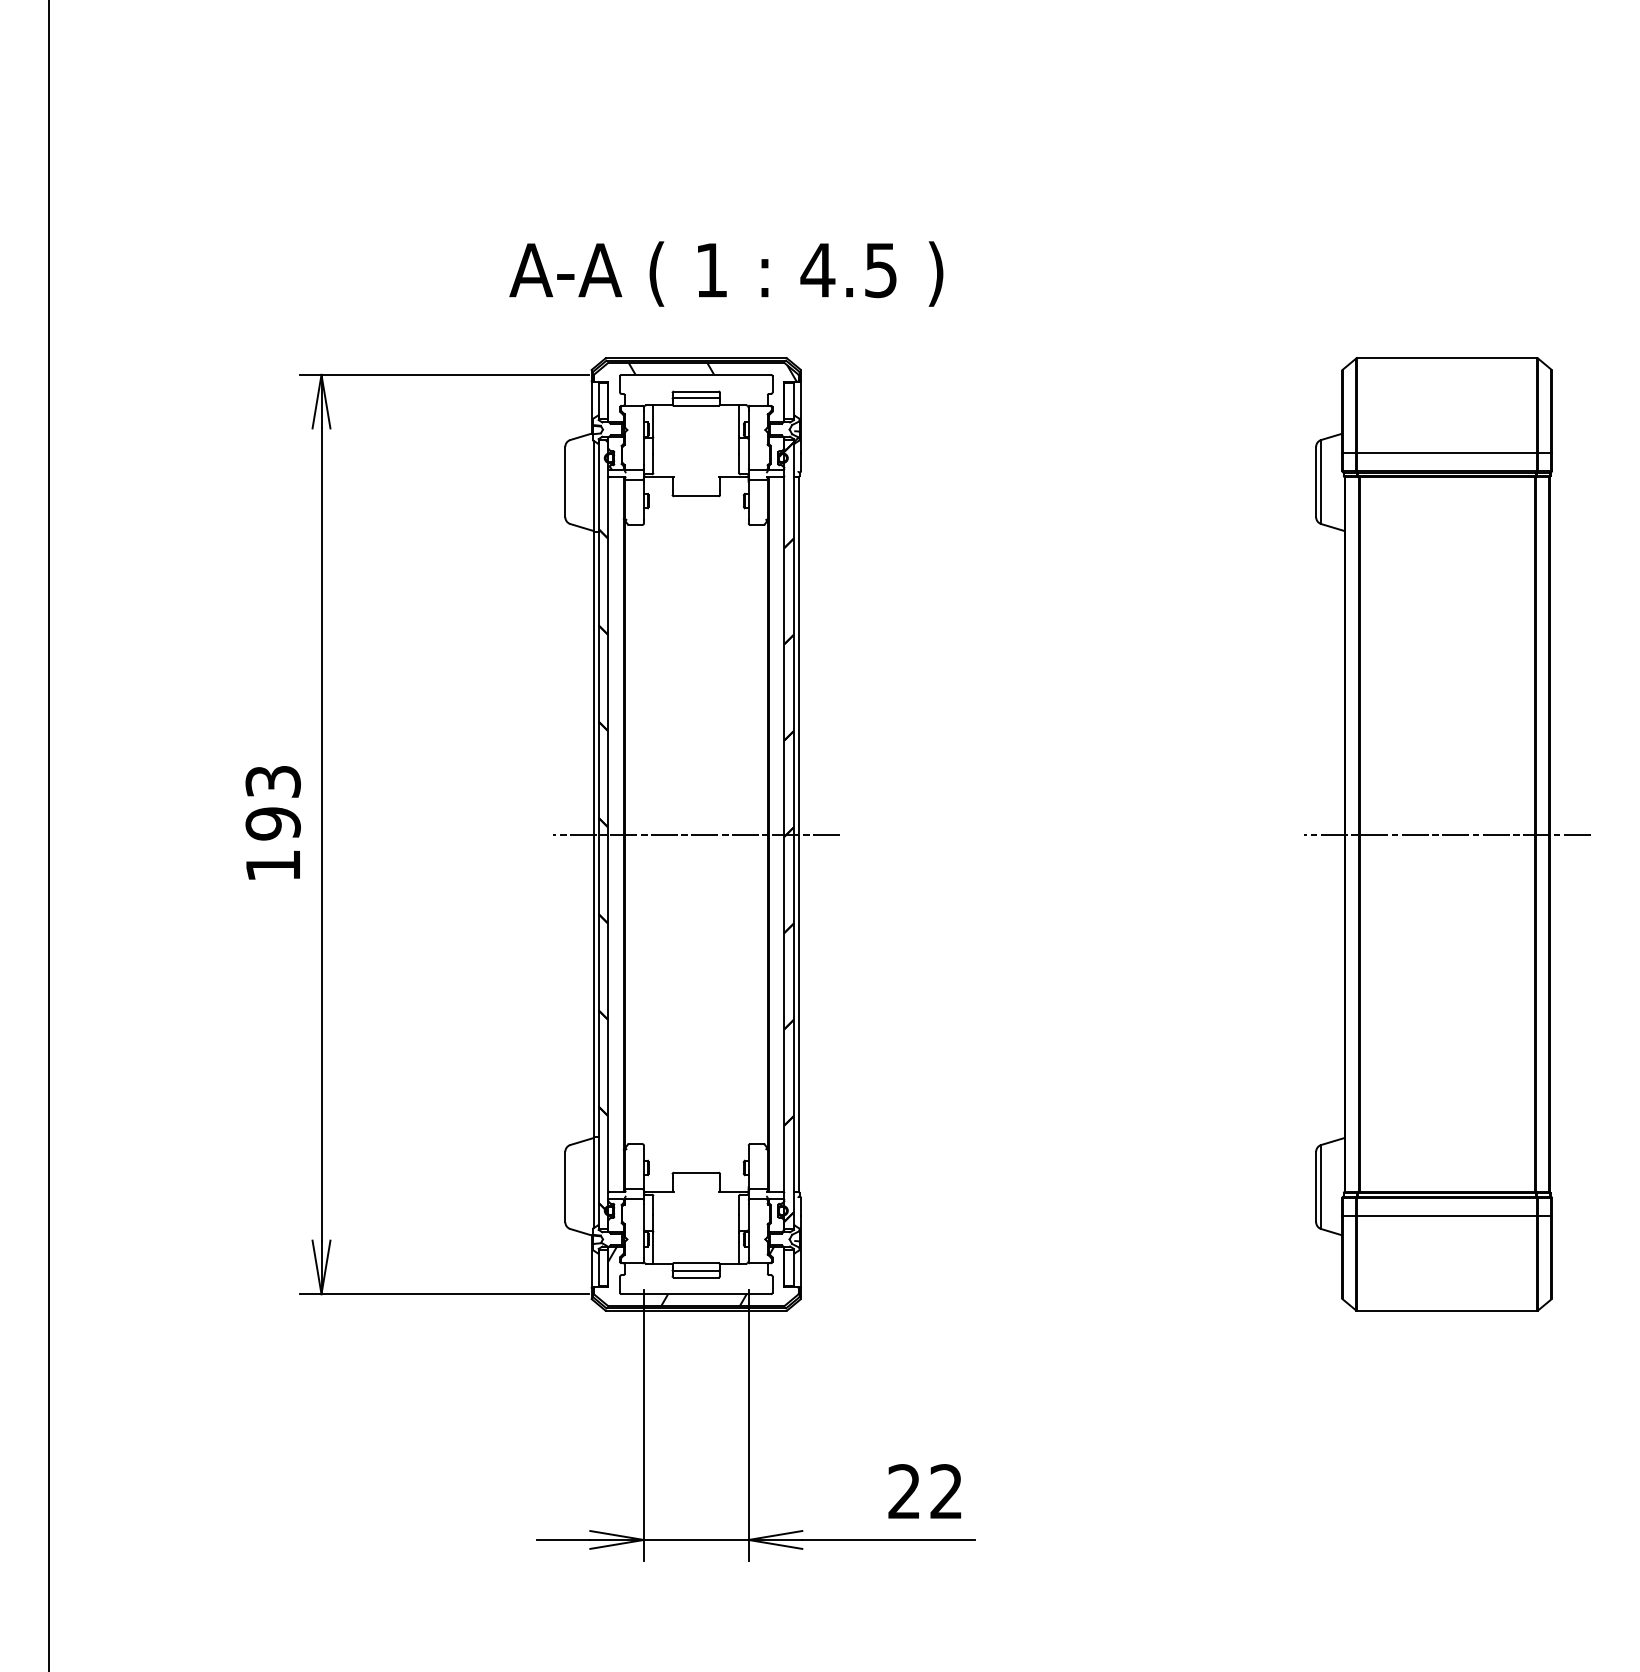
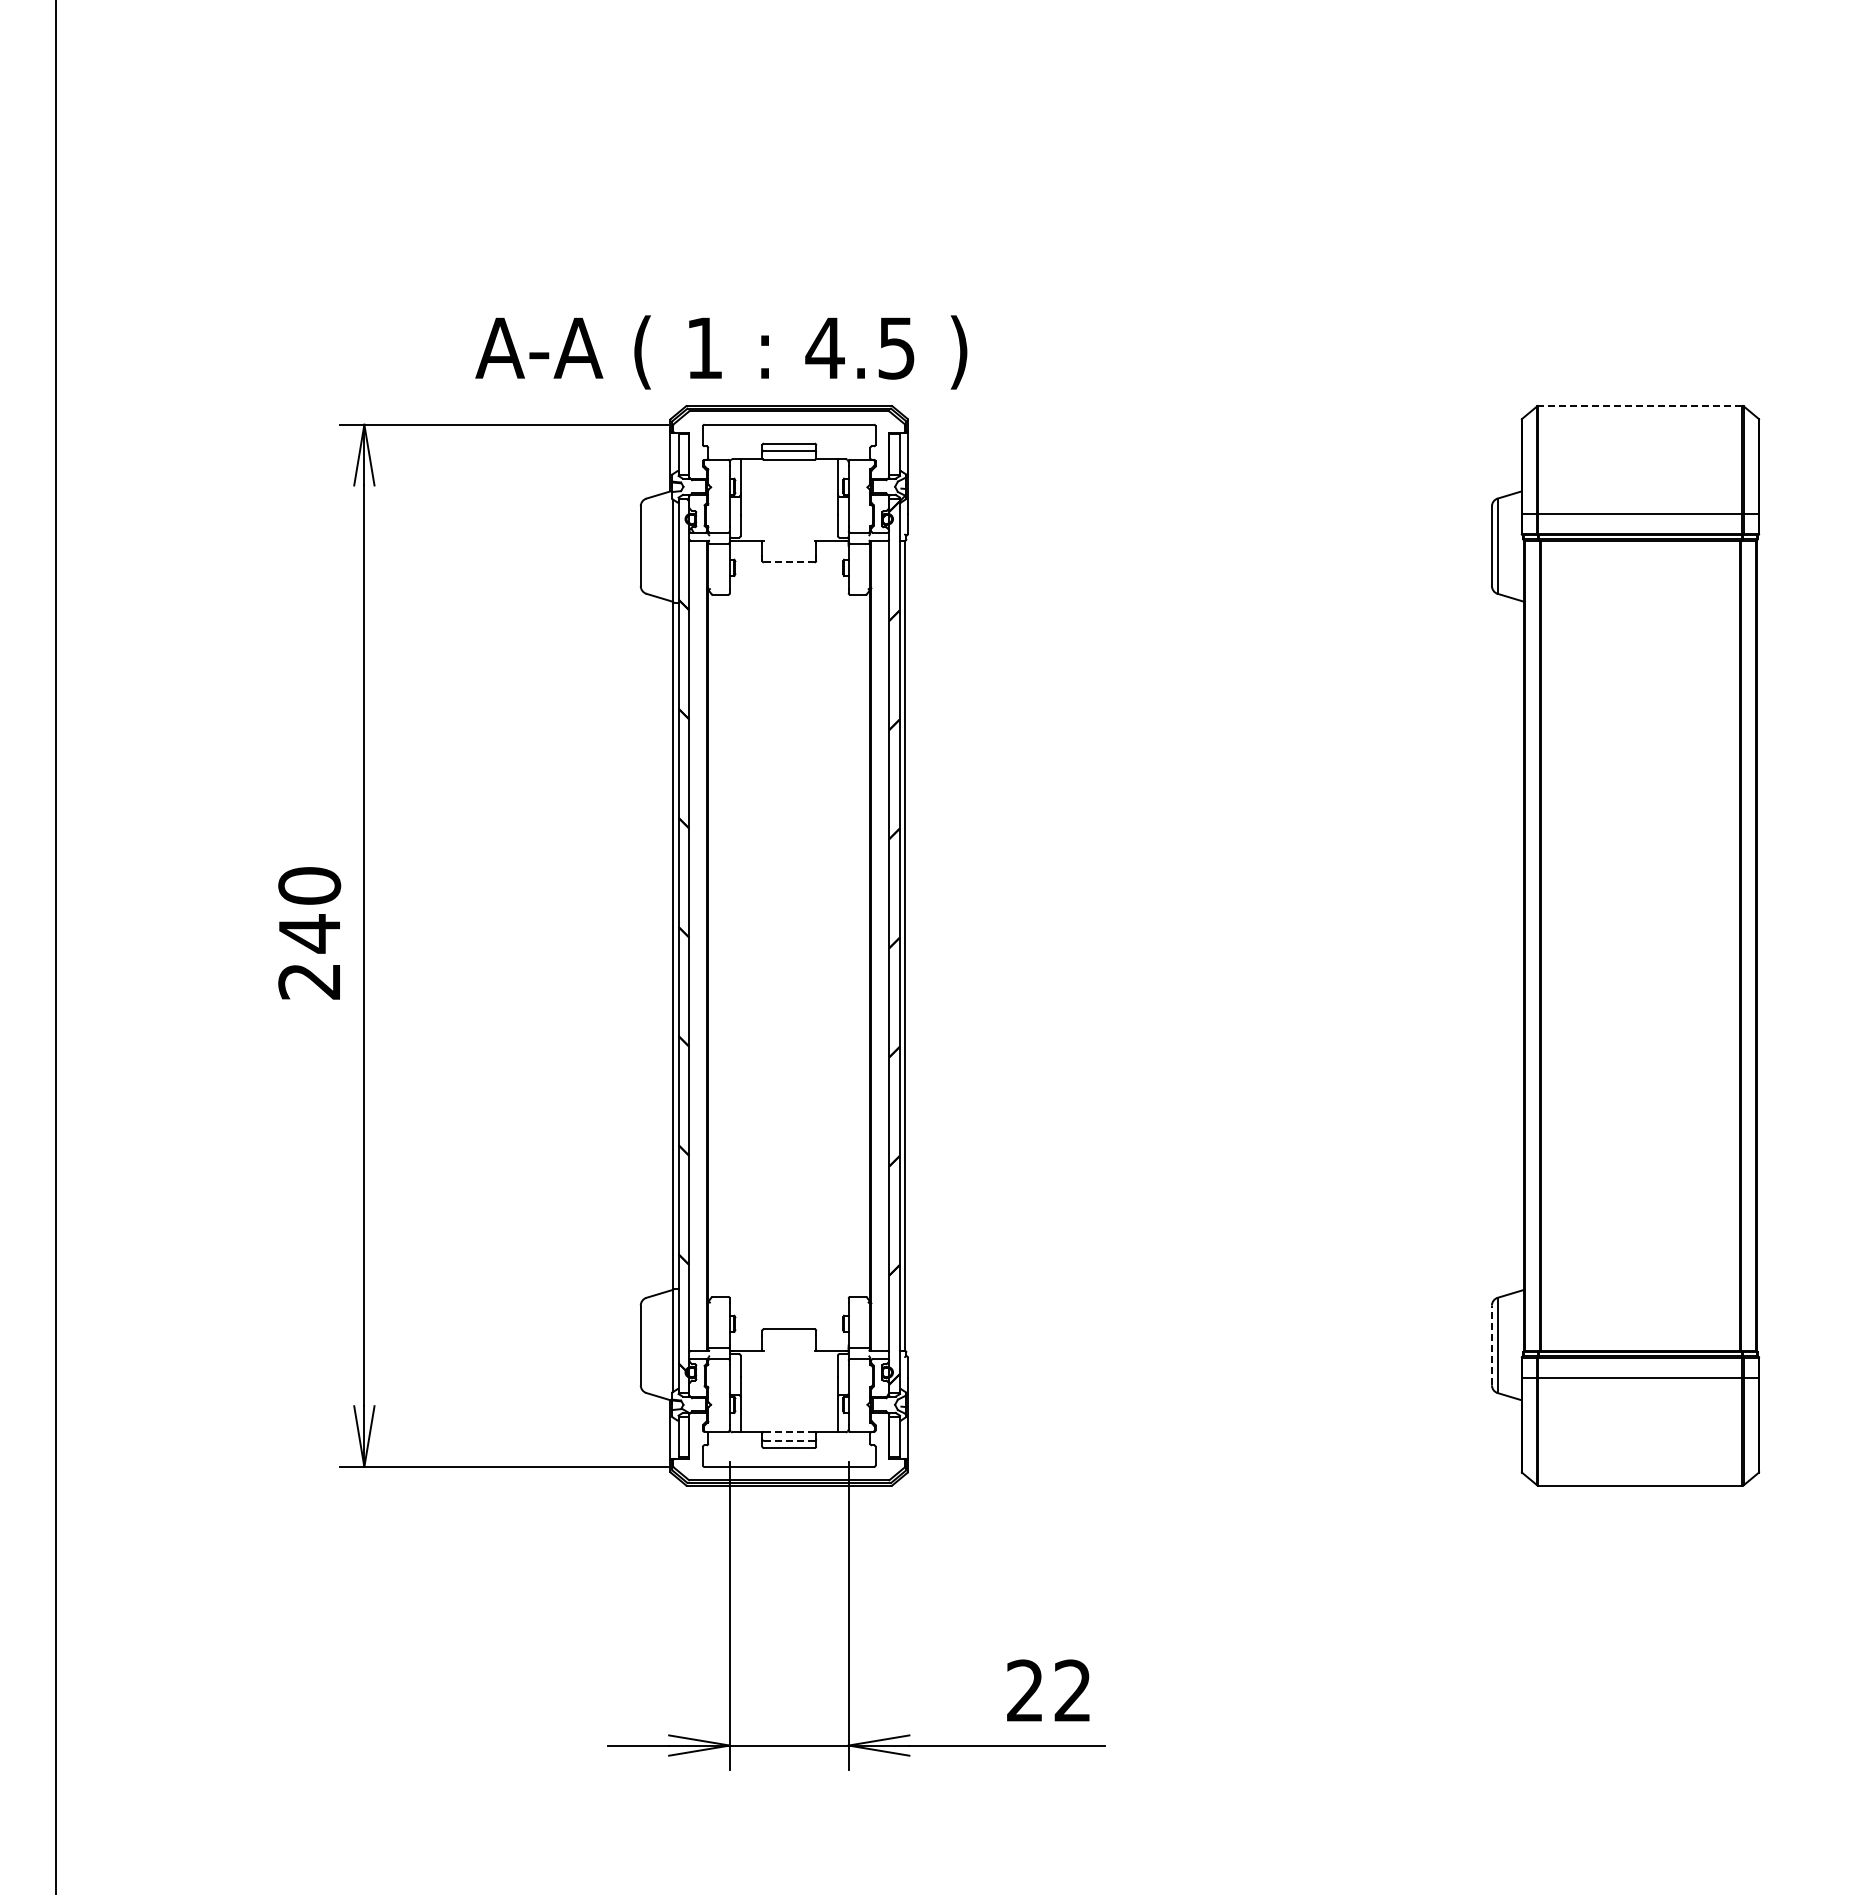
text: (726, 274) -> (721, 352), moved
line: (1446, 357) -> (1639, 405), solid -> dashed
hatch: (712, 372) -> (807, 421), removed
line: (696, 496) -> (789, 562), solid -> dashed
text: (273, 823) -> (309, 933), 193 -> 240
line: (696, 834) -> (789, 945), removed
line: (1447, 834) -> (1640, 945), removed
line: (1315, 1187) -> (1491, 1345), solid -> dashed
line: (695, 1262) -> (788, 1431), solid -> dashed
line: (696, 1271) -> (789, 1441), solid -> dashed
hatch: (691, 1275) -> (783, 1445), removed

